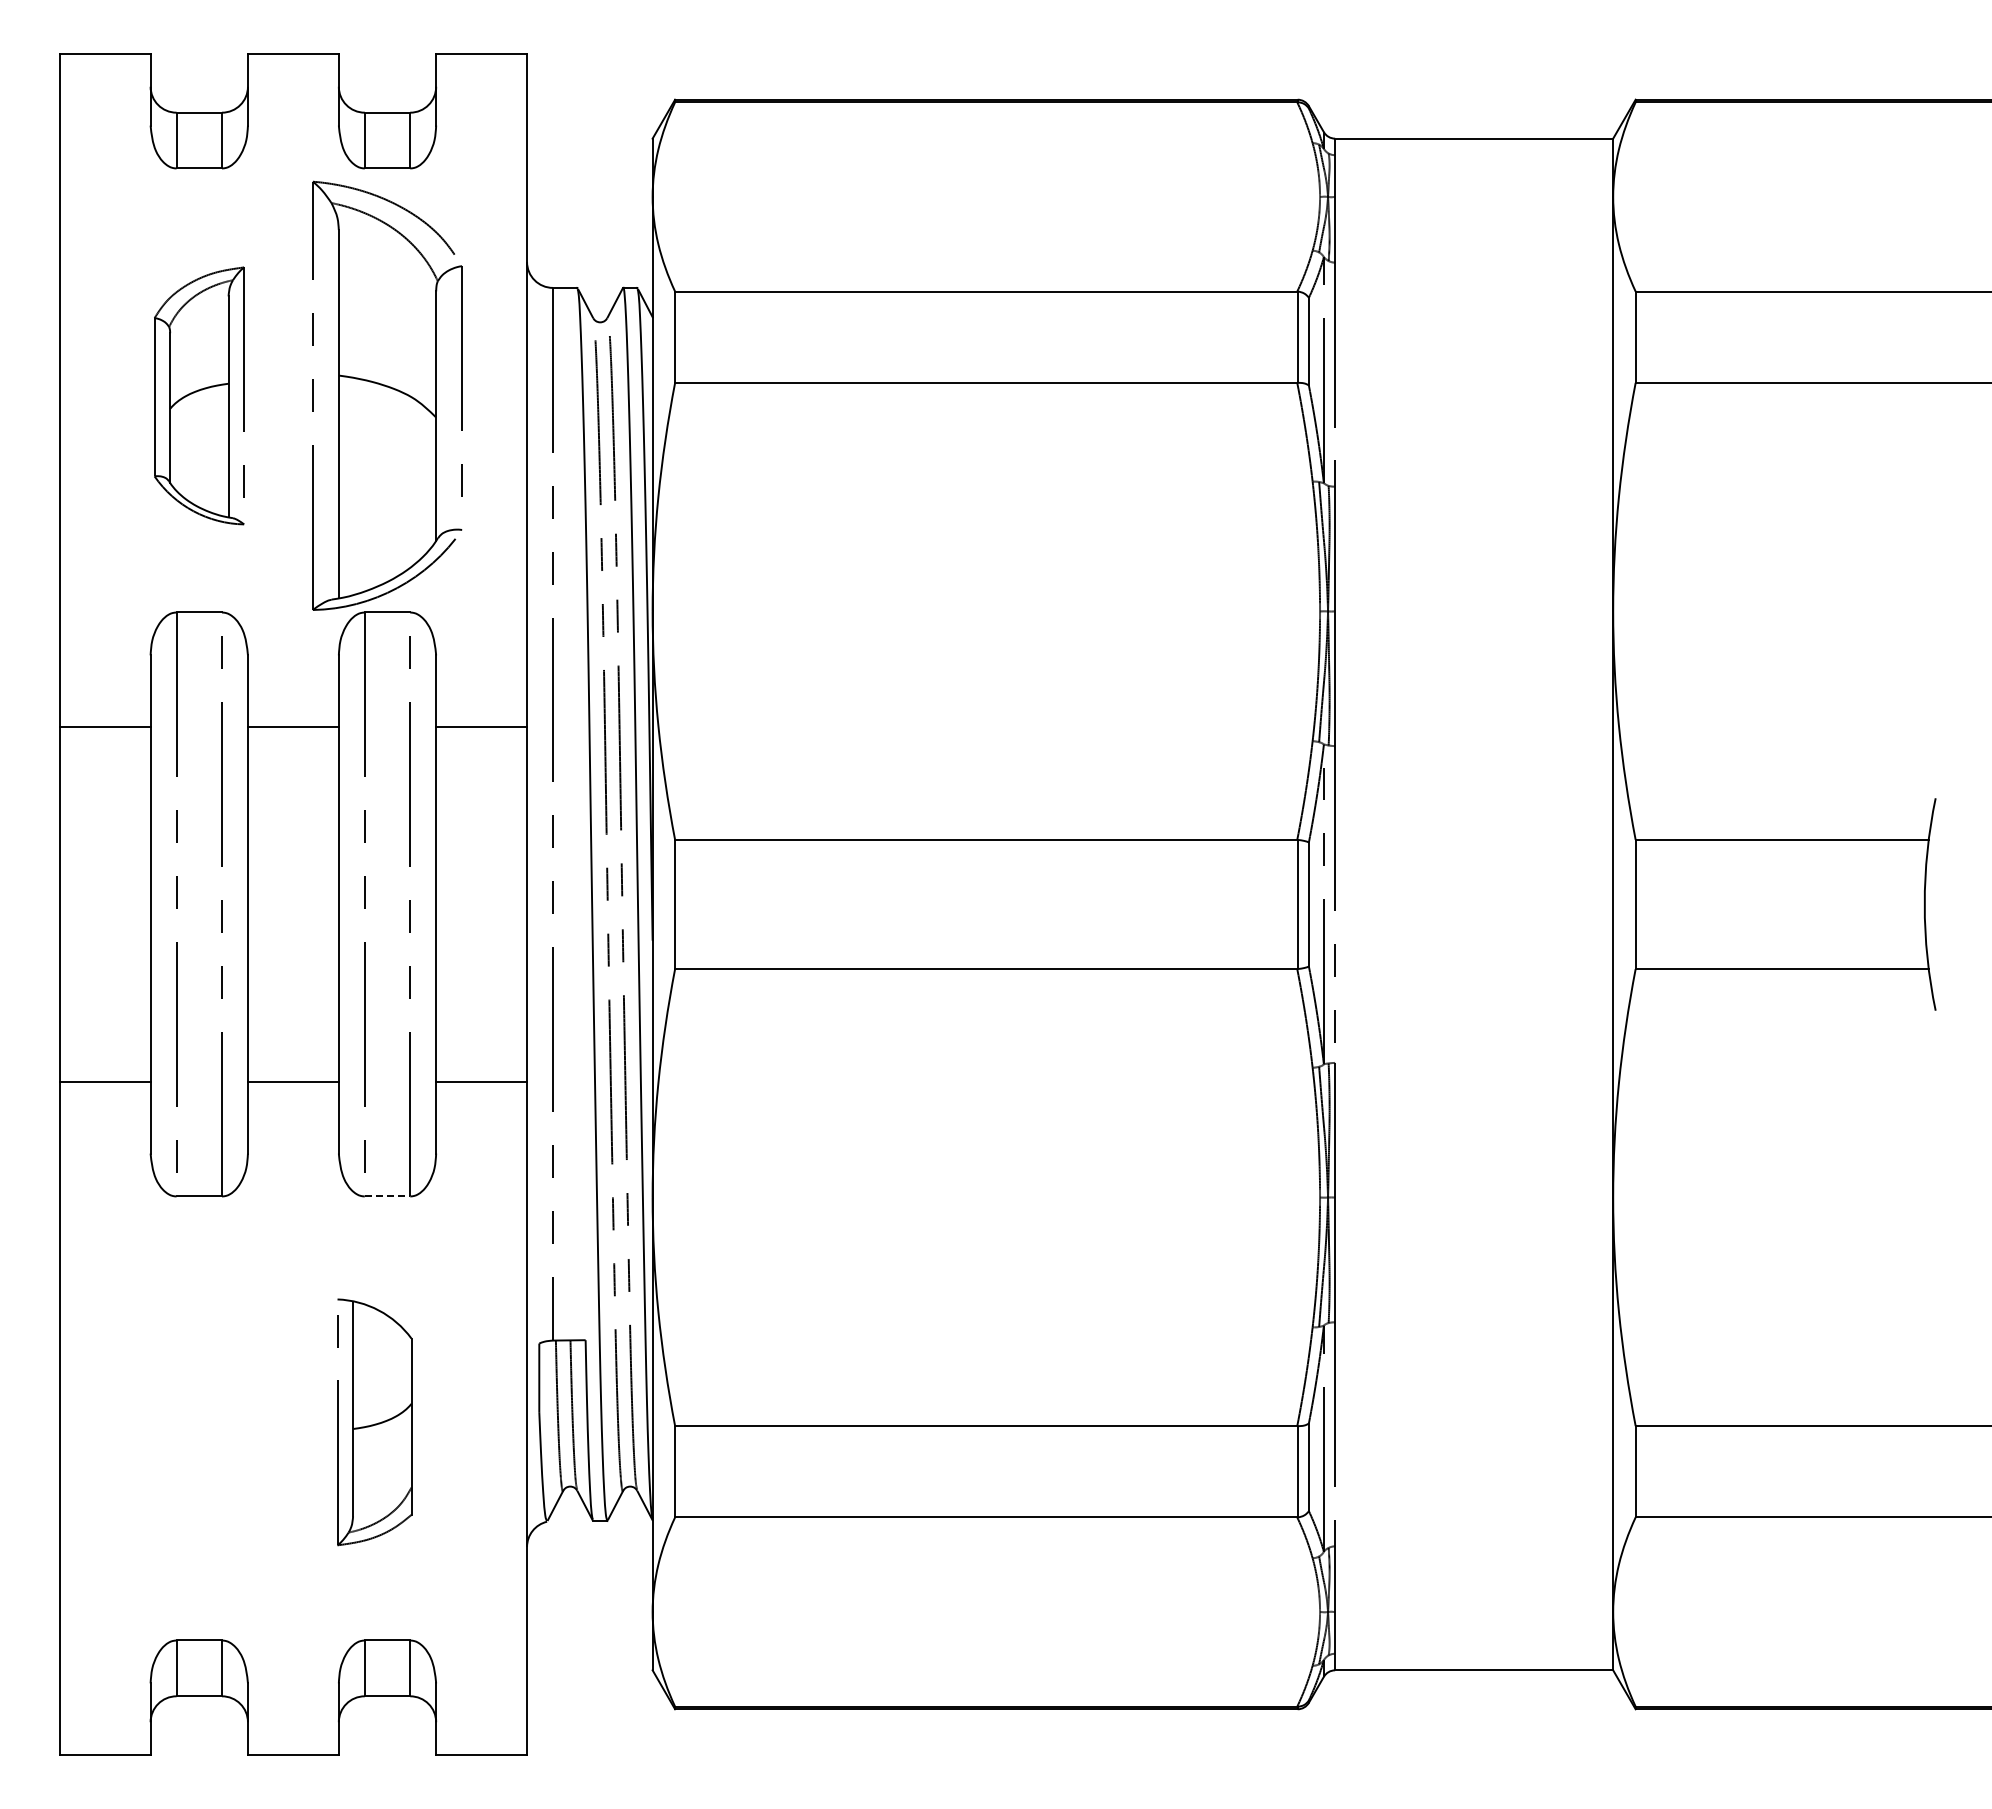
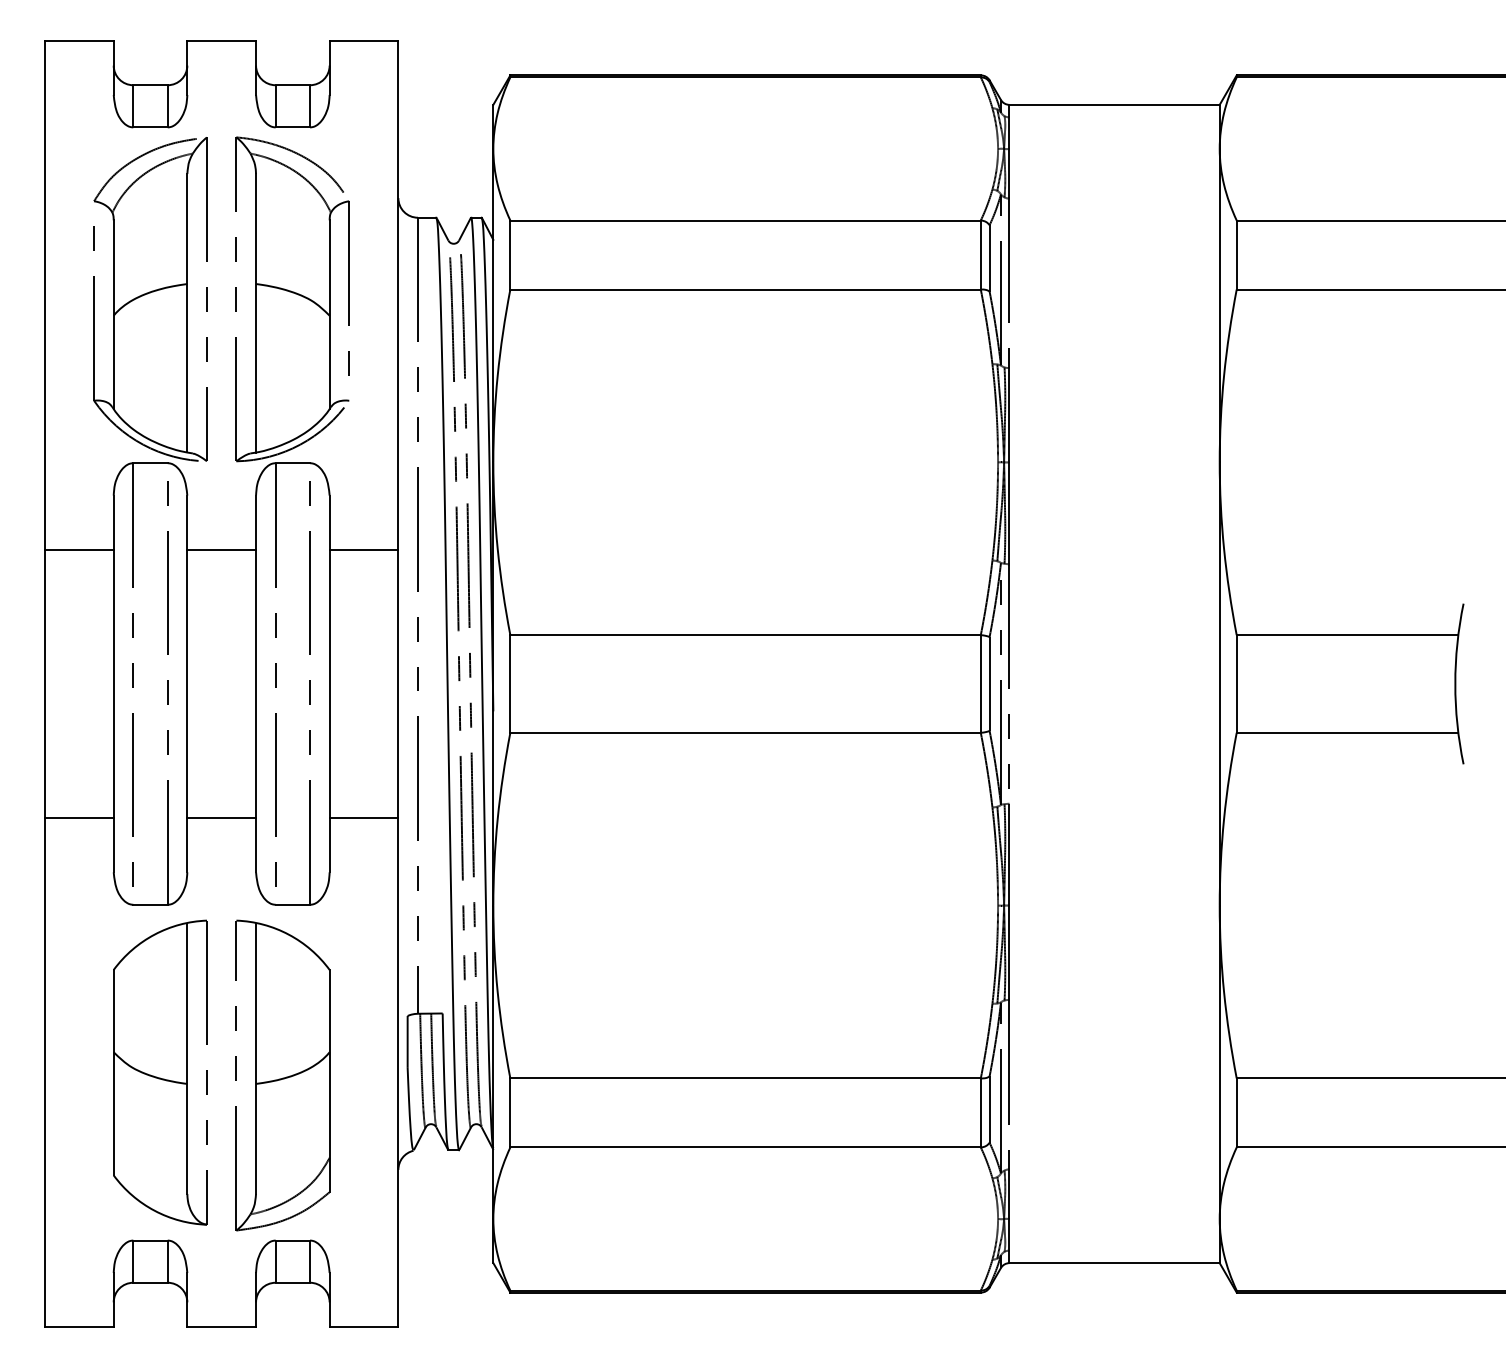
part: (199, 395) -> (150, 299), size x1.67
line: (387, 1196) -> (292, 904), dashed -> solid
part: (212, 1418) -> (160, 1072), added
part: (374, 1422) -> (283, 1075), size x1.67

